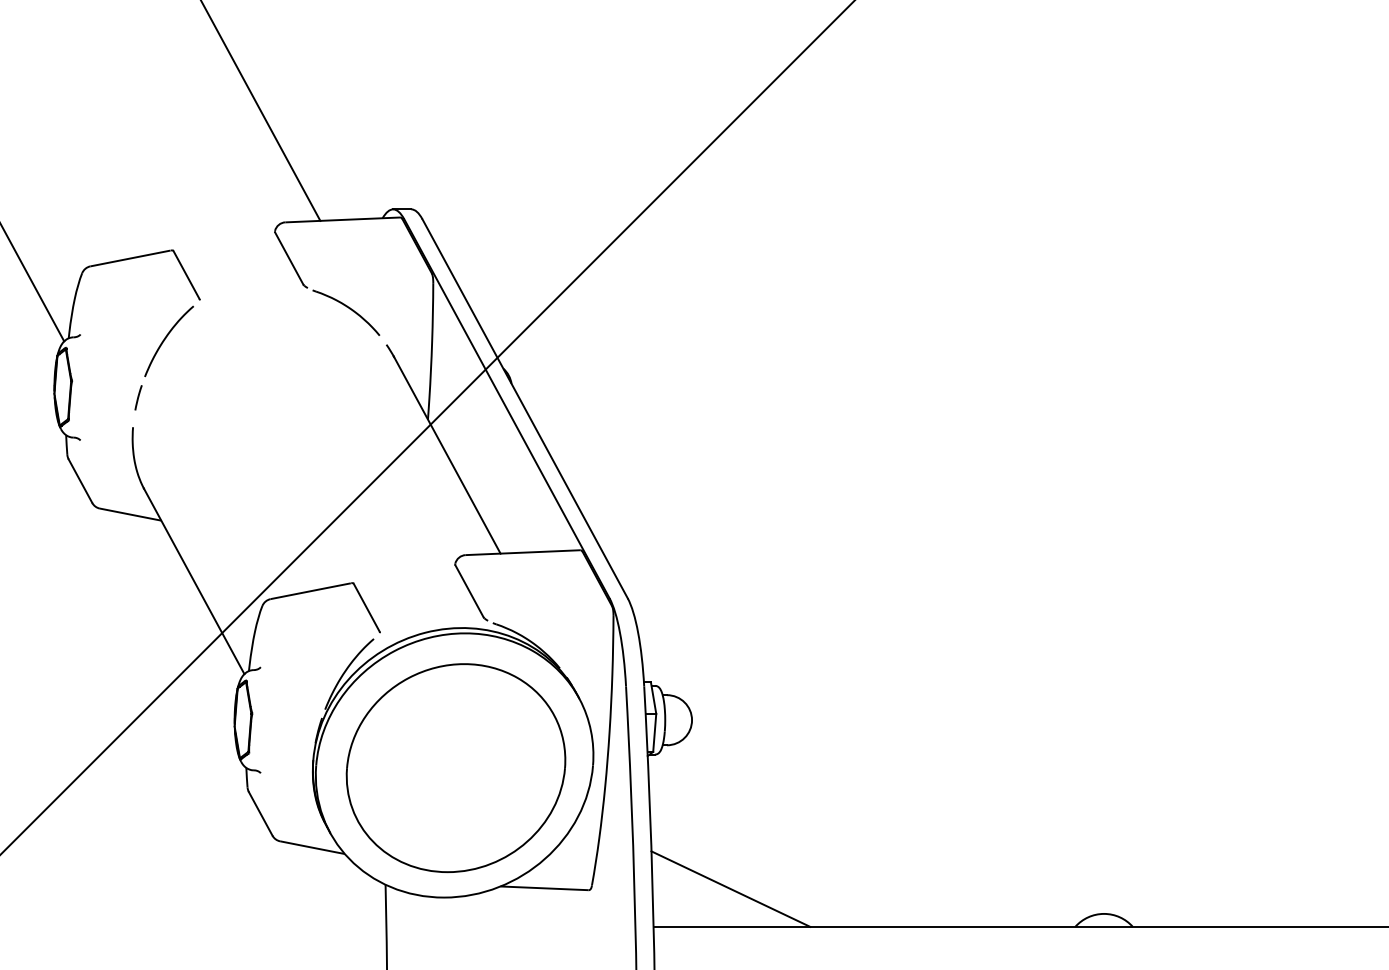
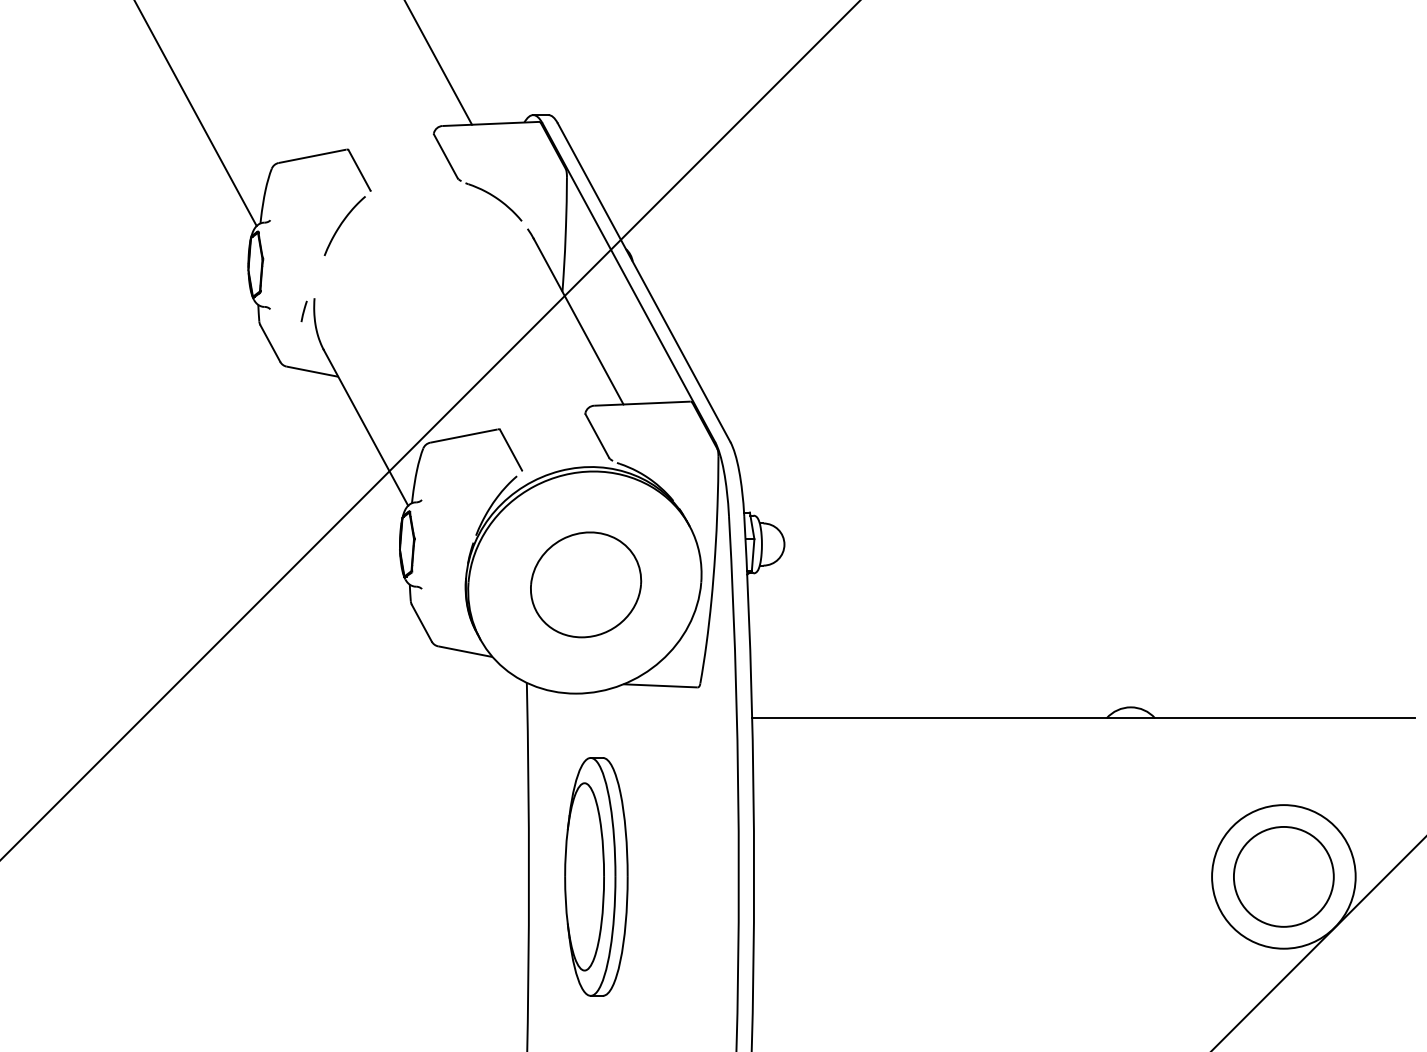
line: (137, 397) -> (303, 311), moved
part: (455, 767) -> (585, 584), size x0.6
line: (730, 889) -> (816, 686), removed

